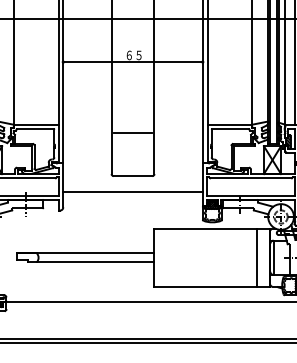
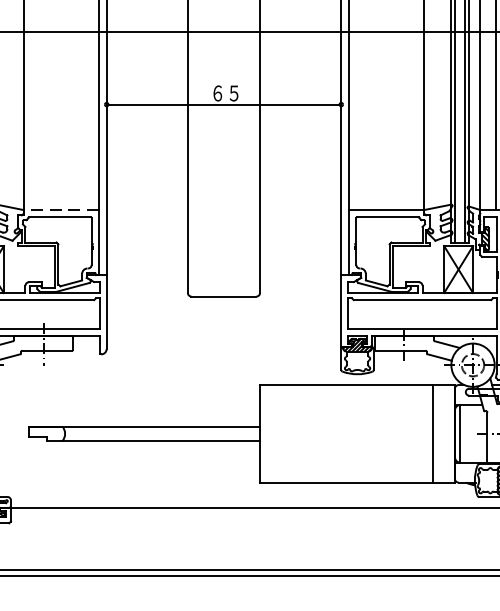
line: (35, 124) -> (59, 209), solid -> dashed
line: (132, 133) -> (223, 224), removed
line: (132, 192) -> (223, 324), removed

